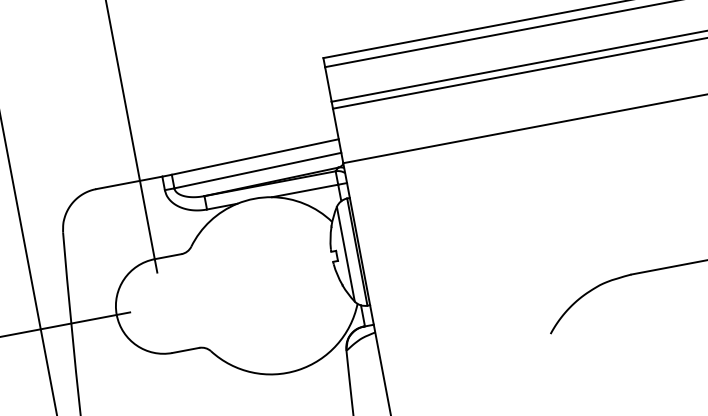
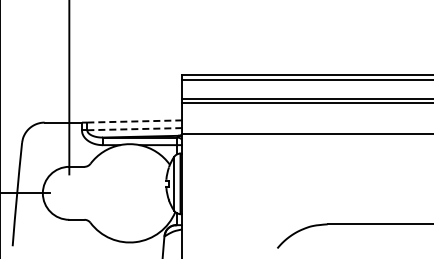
line: (256, 156) -> (135, 121), solid -> dashed
line: (259, 170) -> (135, 129), solid -> dashed

